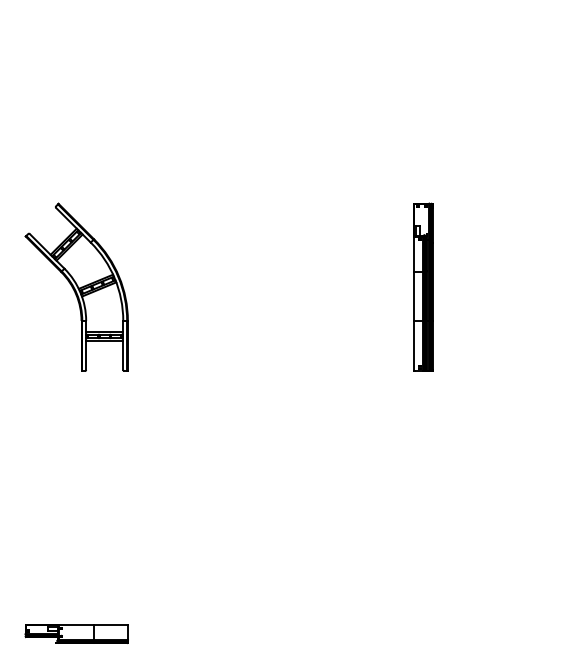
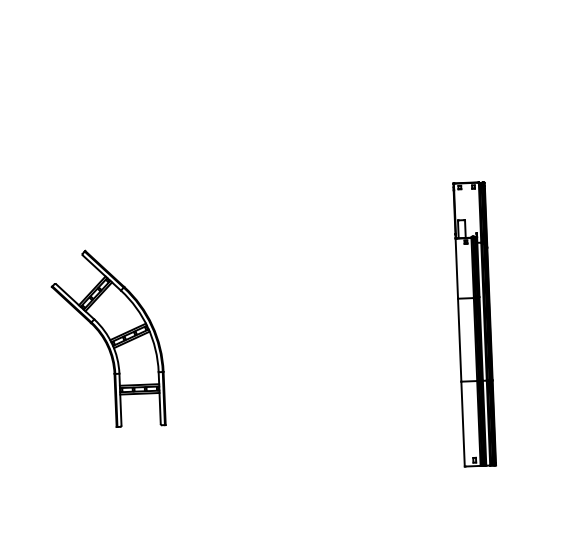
part: (423, 286) -> (474, 322), size x1.6

